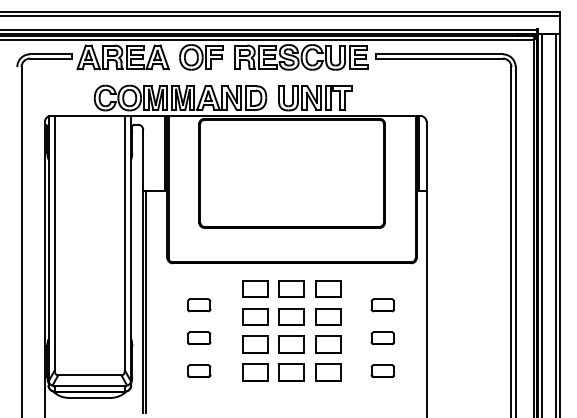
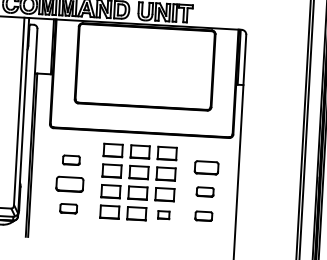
part: (382, 305) -> (206, 167), size x1.4
part: (199, 338) -> (70, 184), size x1.6
part: (328, 372) -> (163, 214), size x0.6

